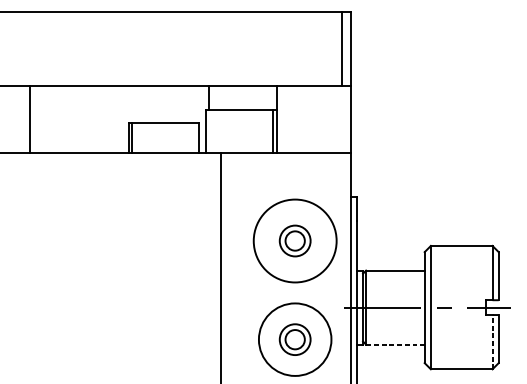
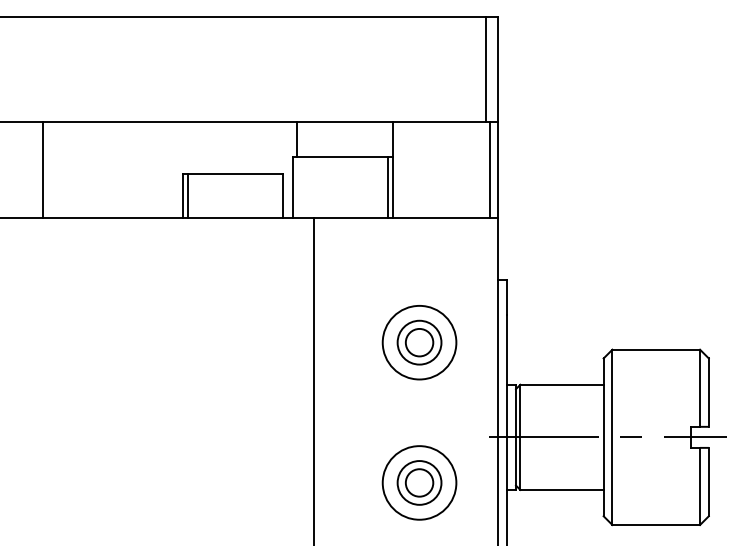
line: (344, 119) -> (489, 169), added
circle: (295, 240) -> (419, 342), size x0.62
circle: (295, 339) -> (419, 482), size x0.71
line: (492, 342) -> (700, 486), dashed -> solid
line: (395, 344) -> (562, 489), dashed -> solid

